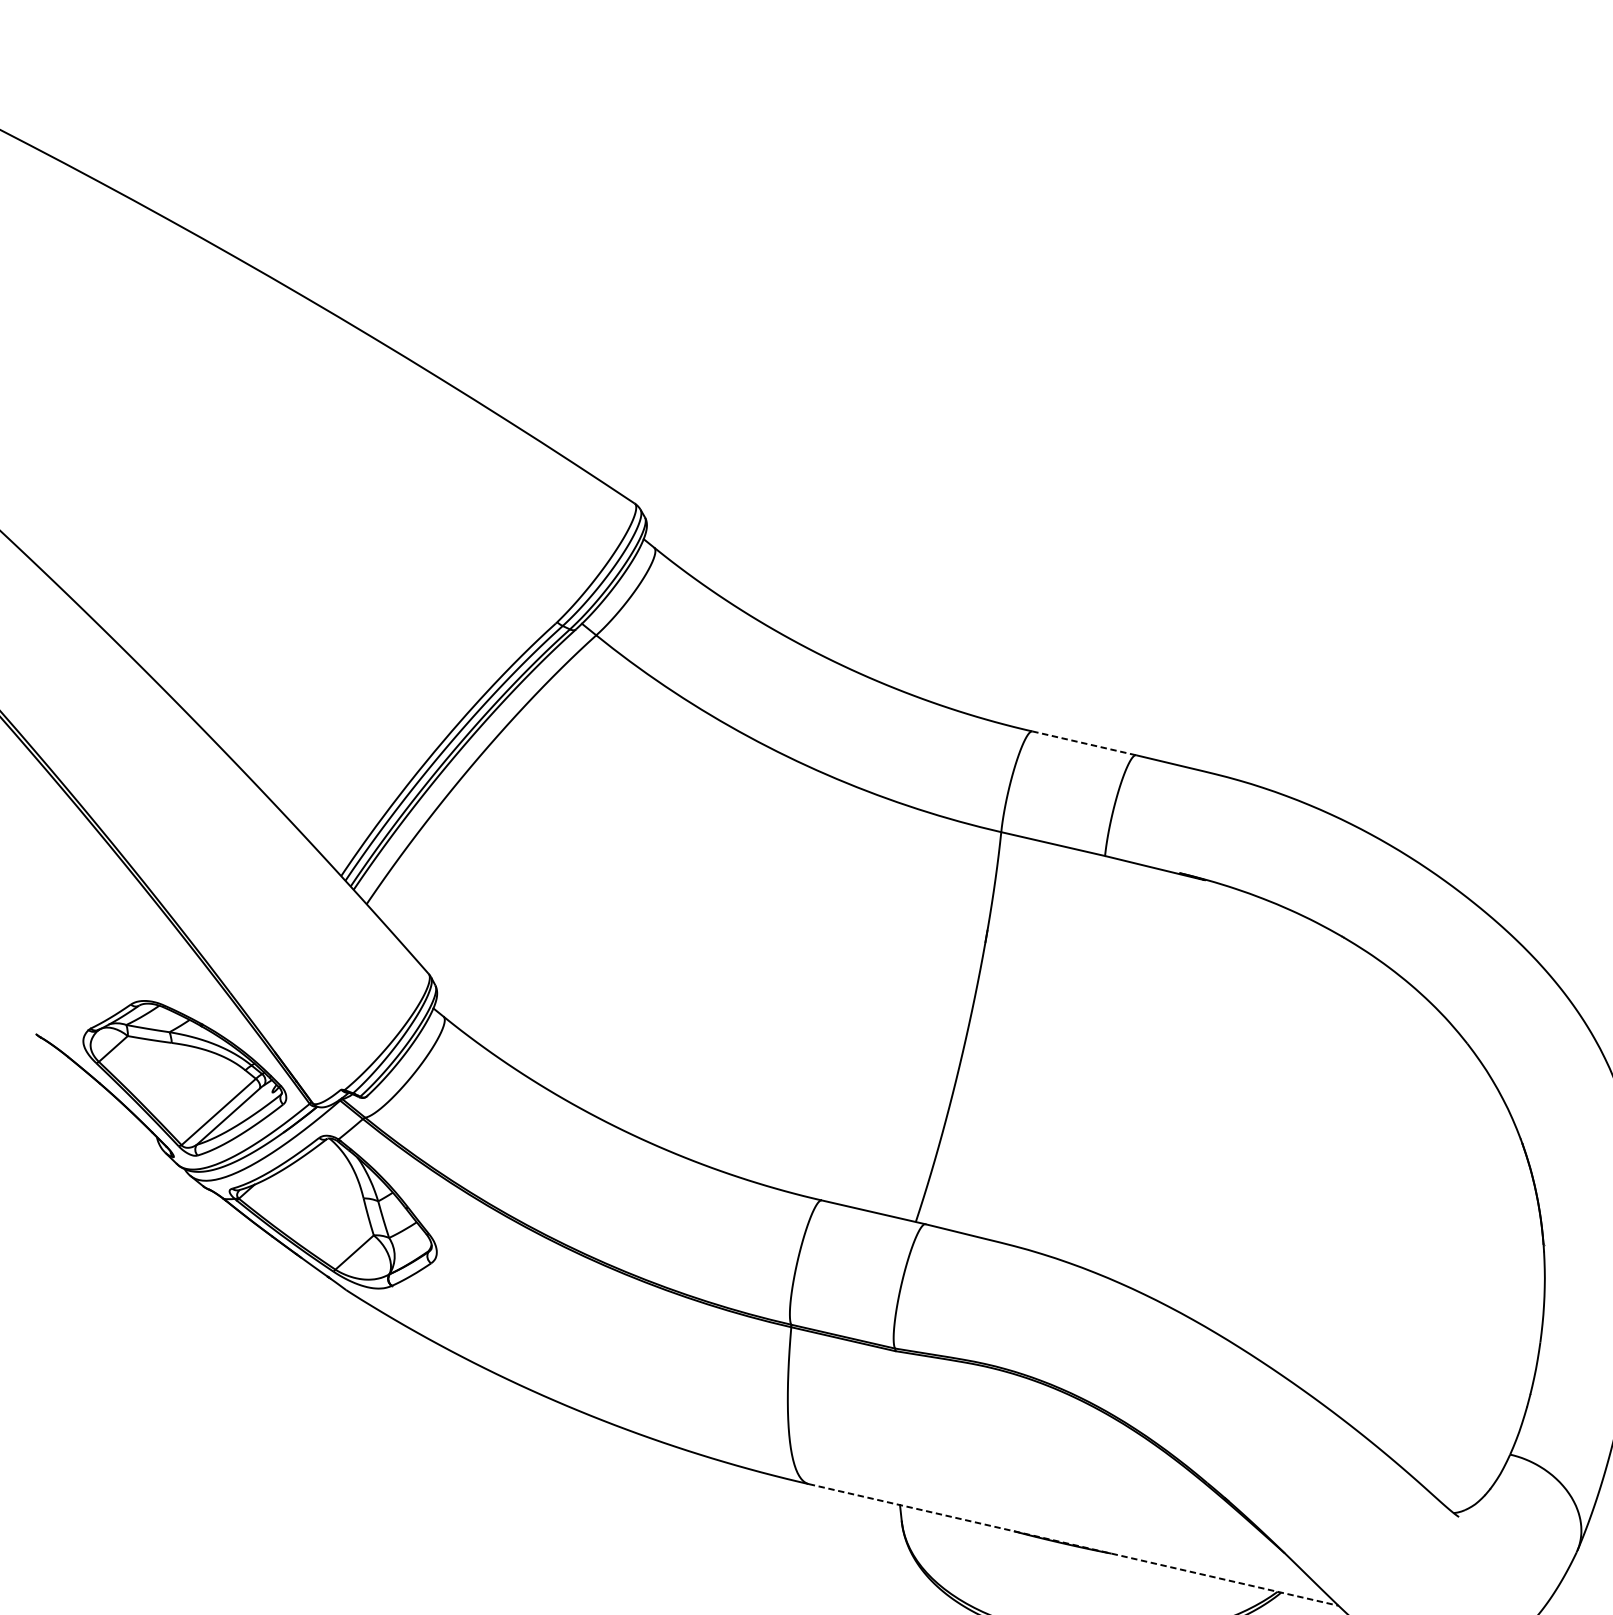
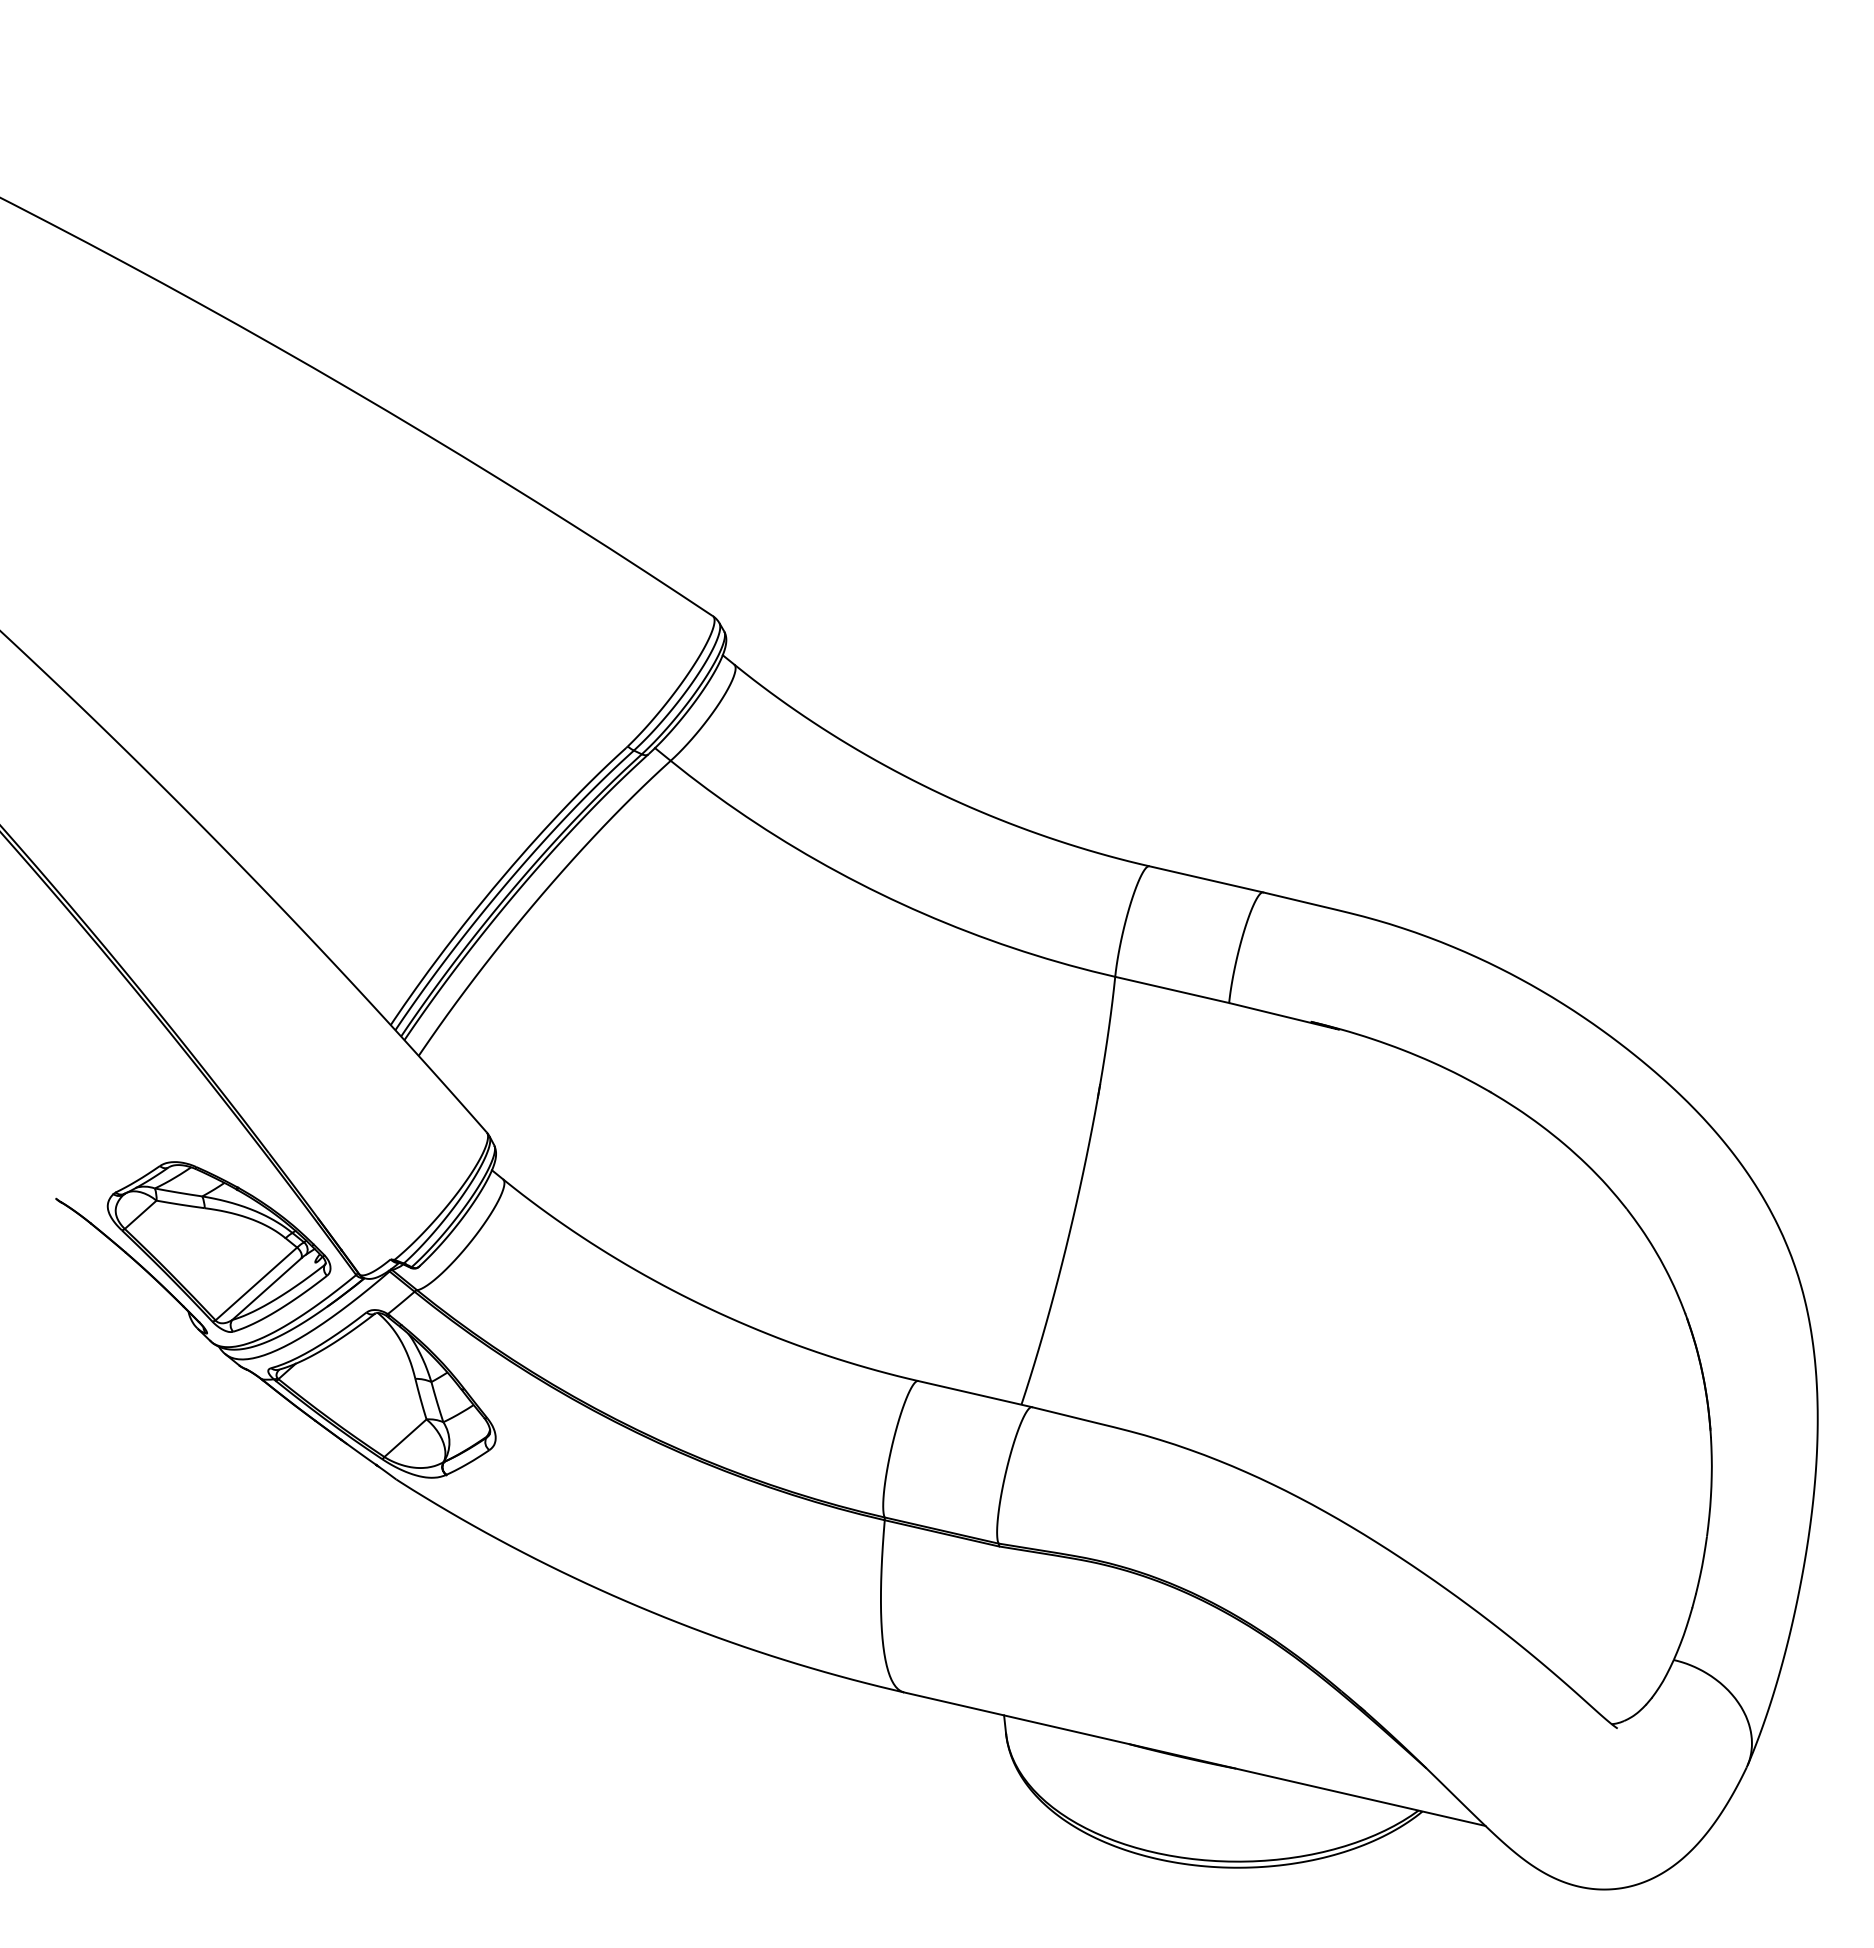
line: (1083, 743) -> (1205, 879), dashed -> solid
line: (1074, 1545) -> (1195, 1759), dashed -> solid

